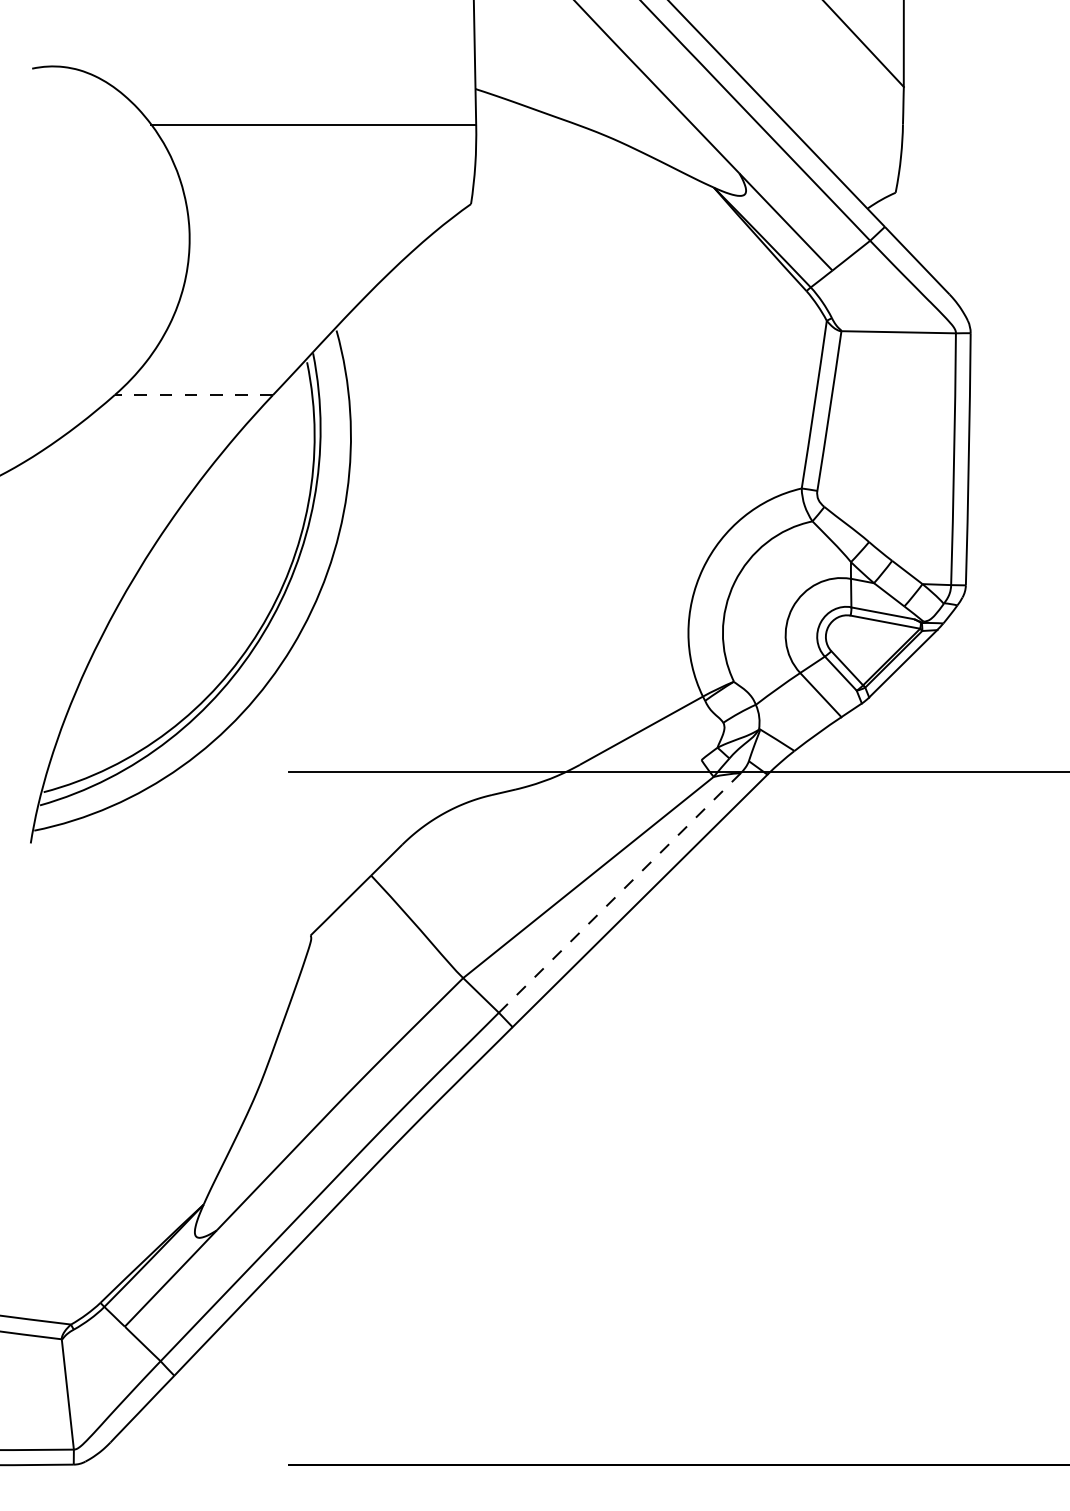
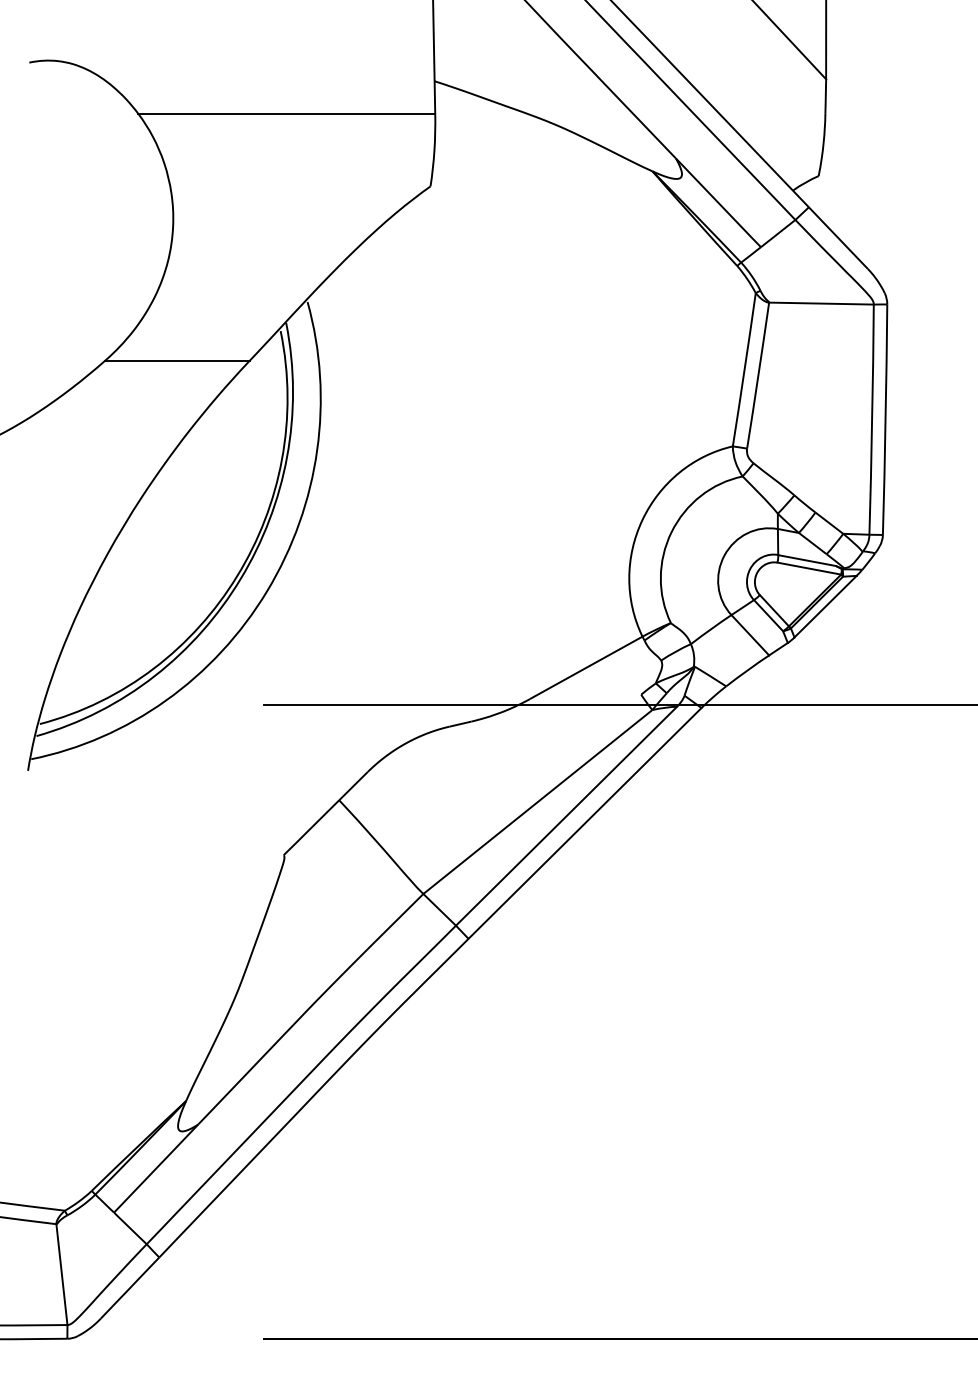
line: (193, 394) -> (176, 360), dashed -> solid
line: (619, 893) -> (566, 816), dashed -> solid

